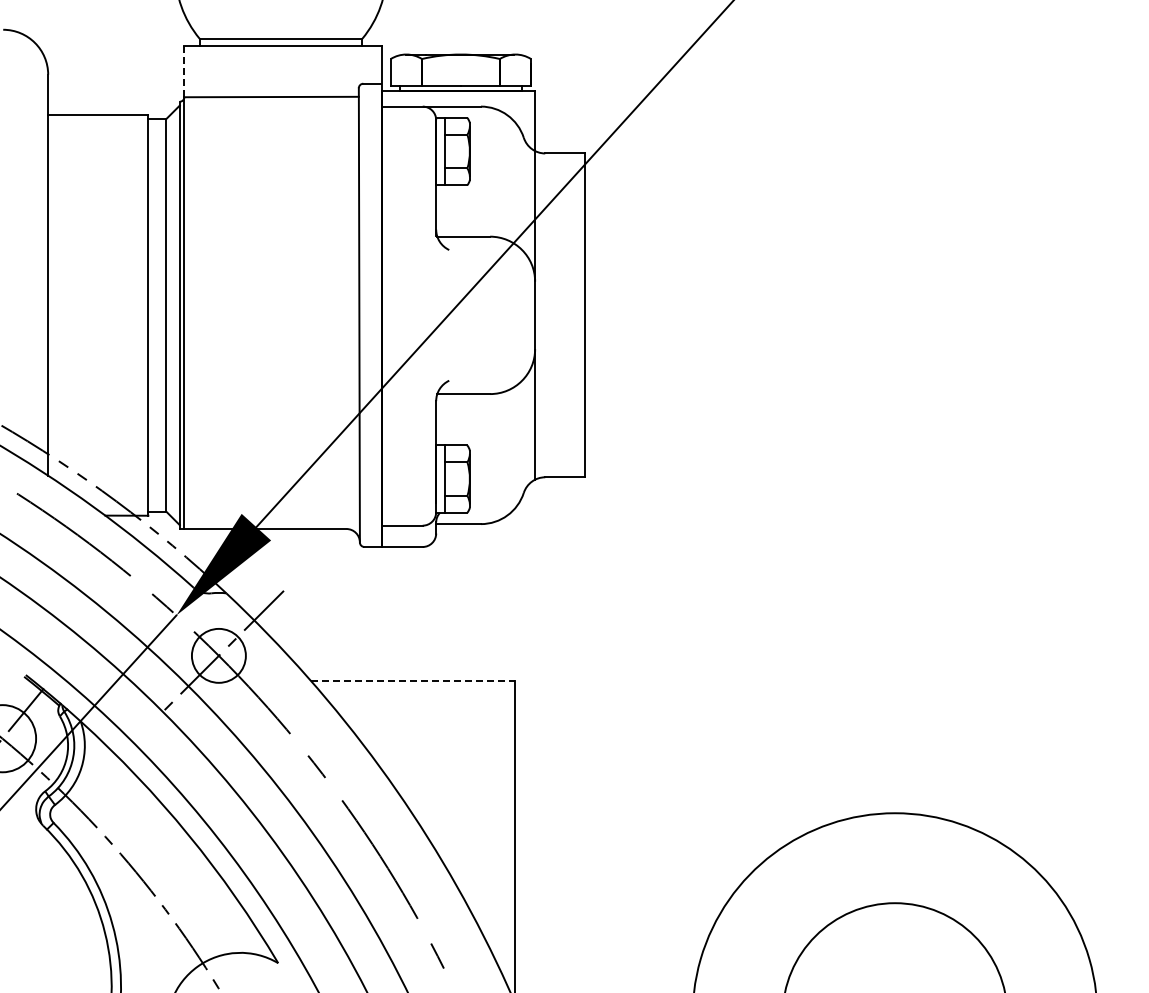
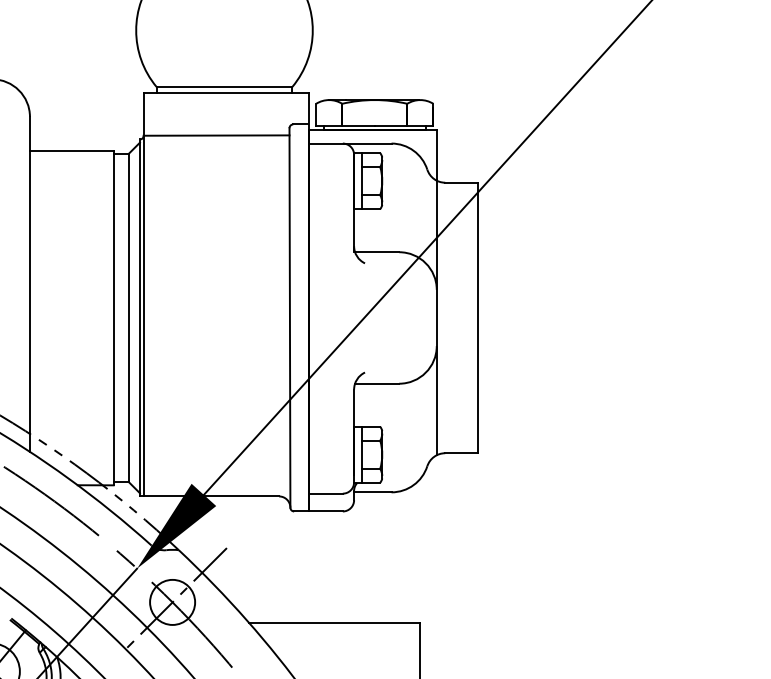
line: (184, 71) -> (143, 114), dashed -> solid
line: (413, 680) -> (335, 622), dashed -> solid

